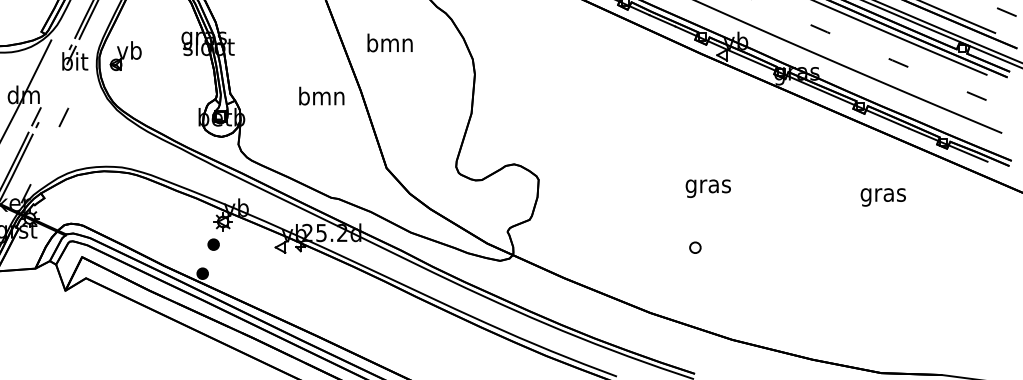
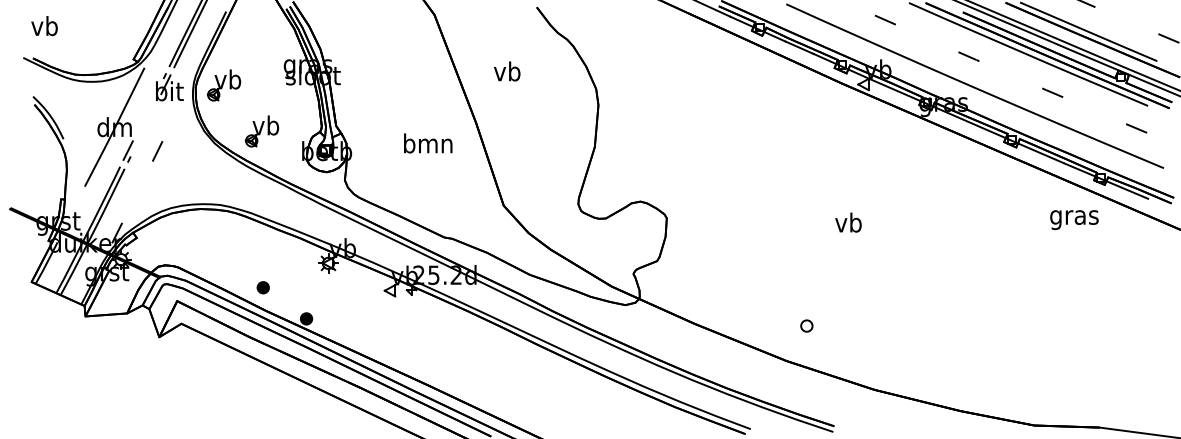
text: (390, 43) -> (507, 71), bmn -> vb
text: (322, 96) -> (428, 143), moved
part: (160, 98) -> (261, 131), added
text: (708, 185) -> (848, 224), gras -> vb
text: (883, 197) -> (1074, 220), moved
part: (212, 244) -> (262, 287), moved
part: (695, 247) -> (806, 325), moved

